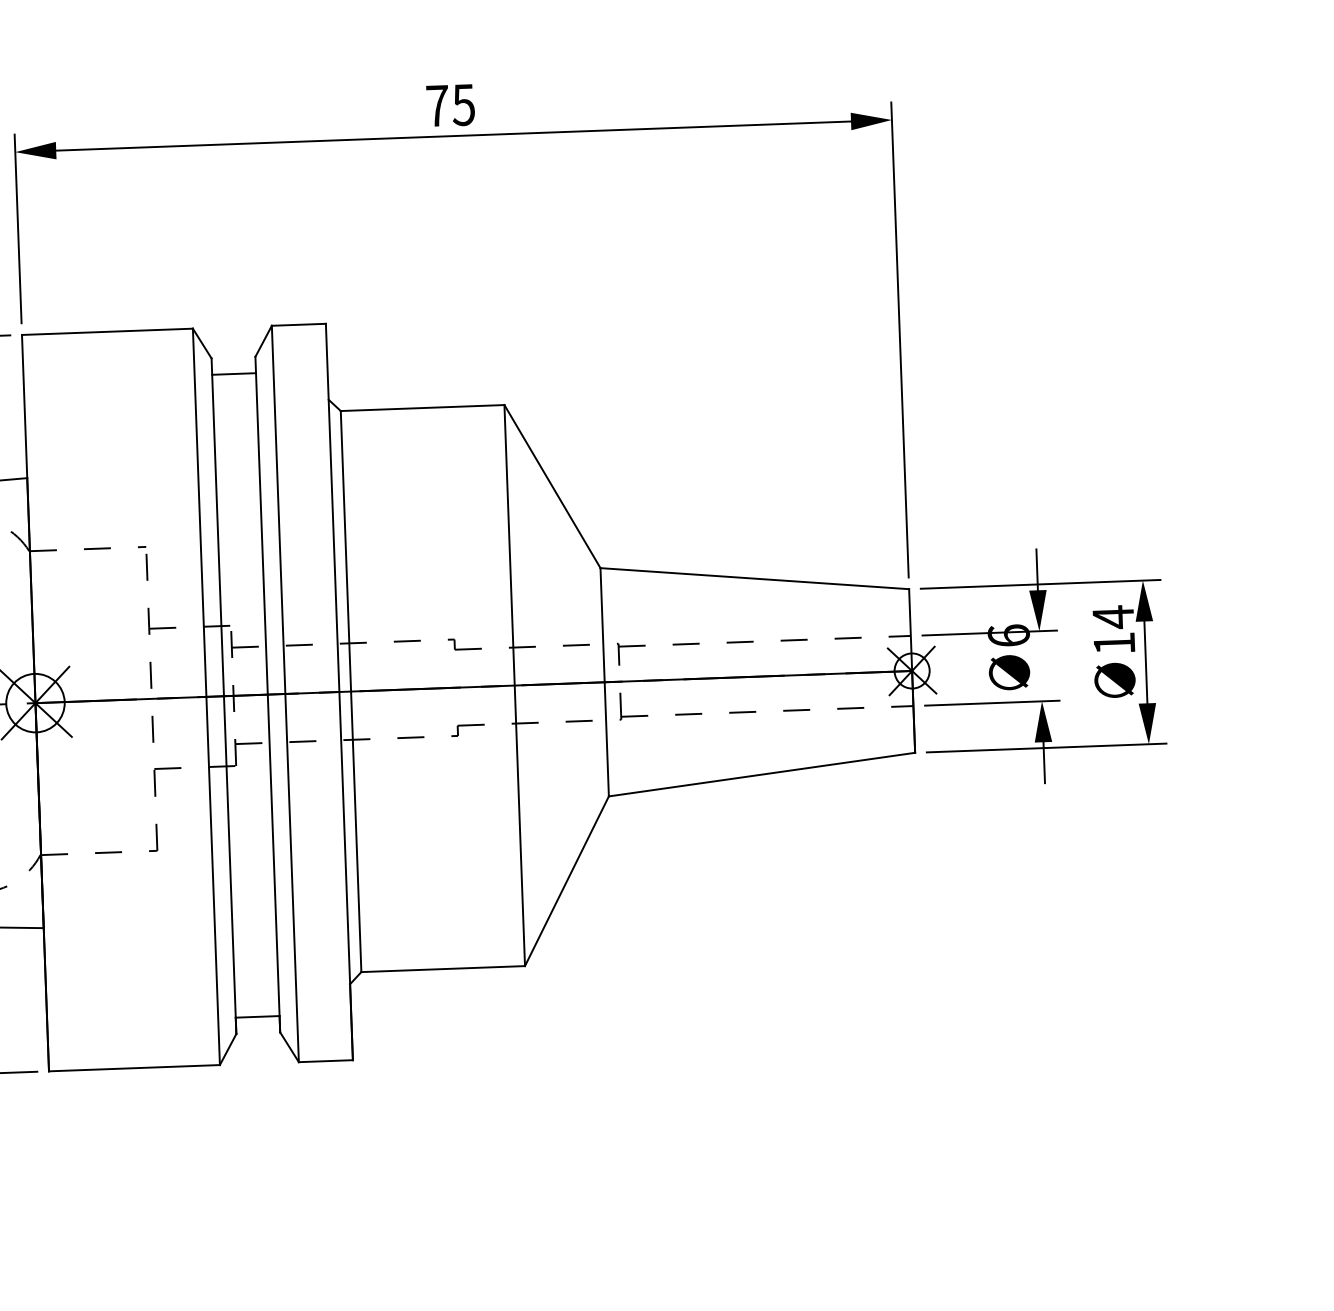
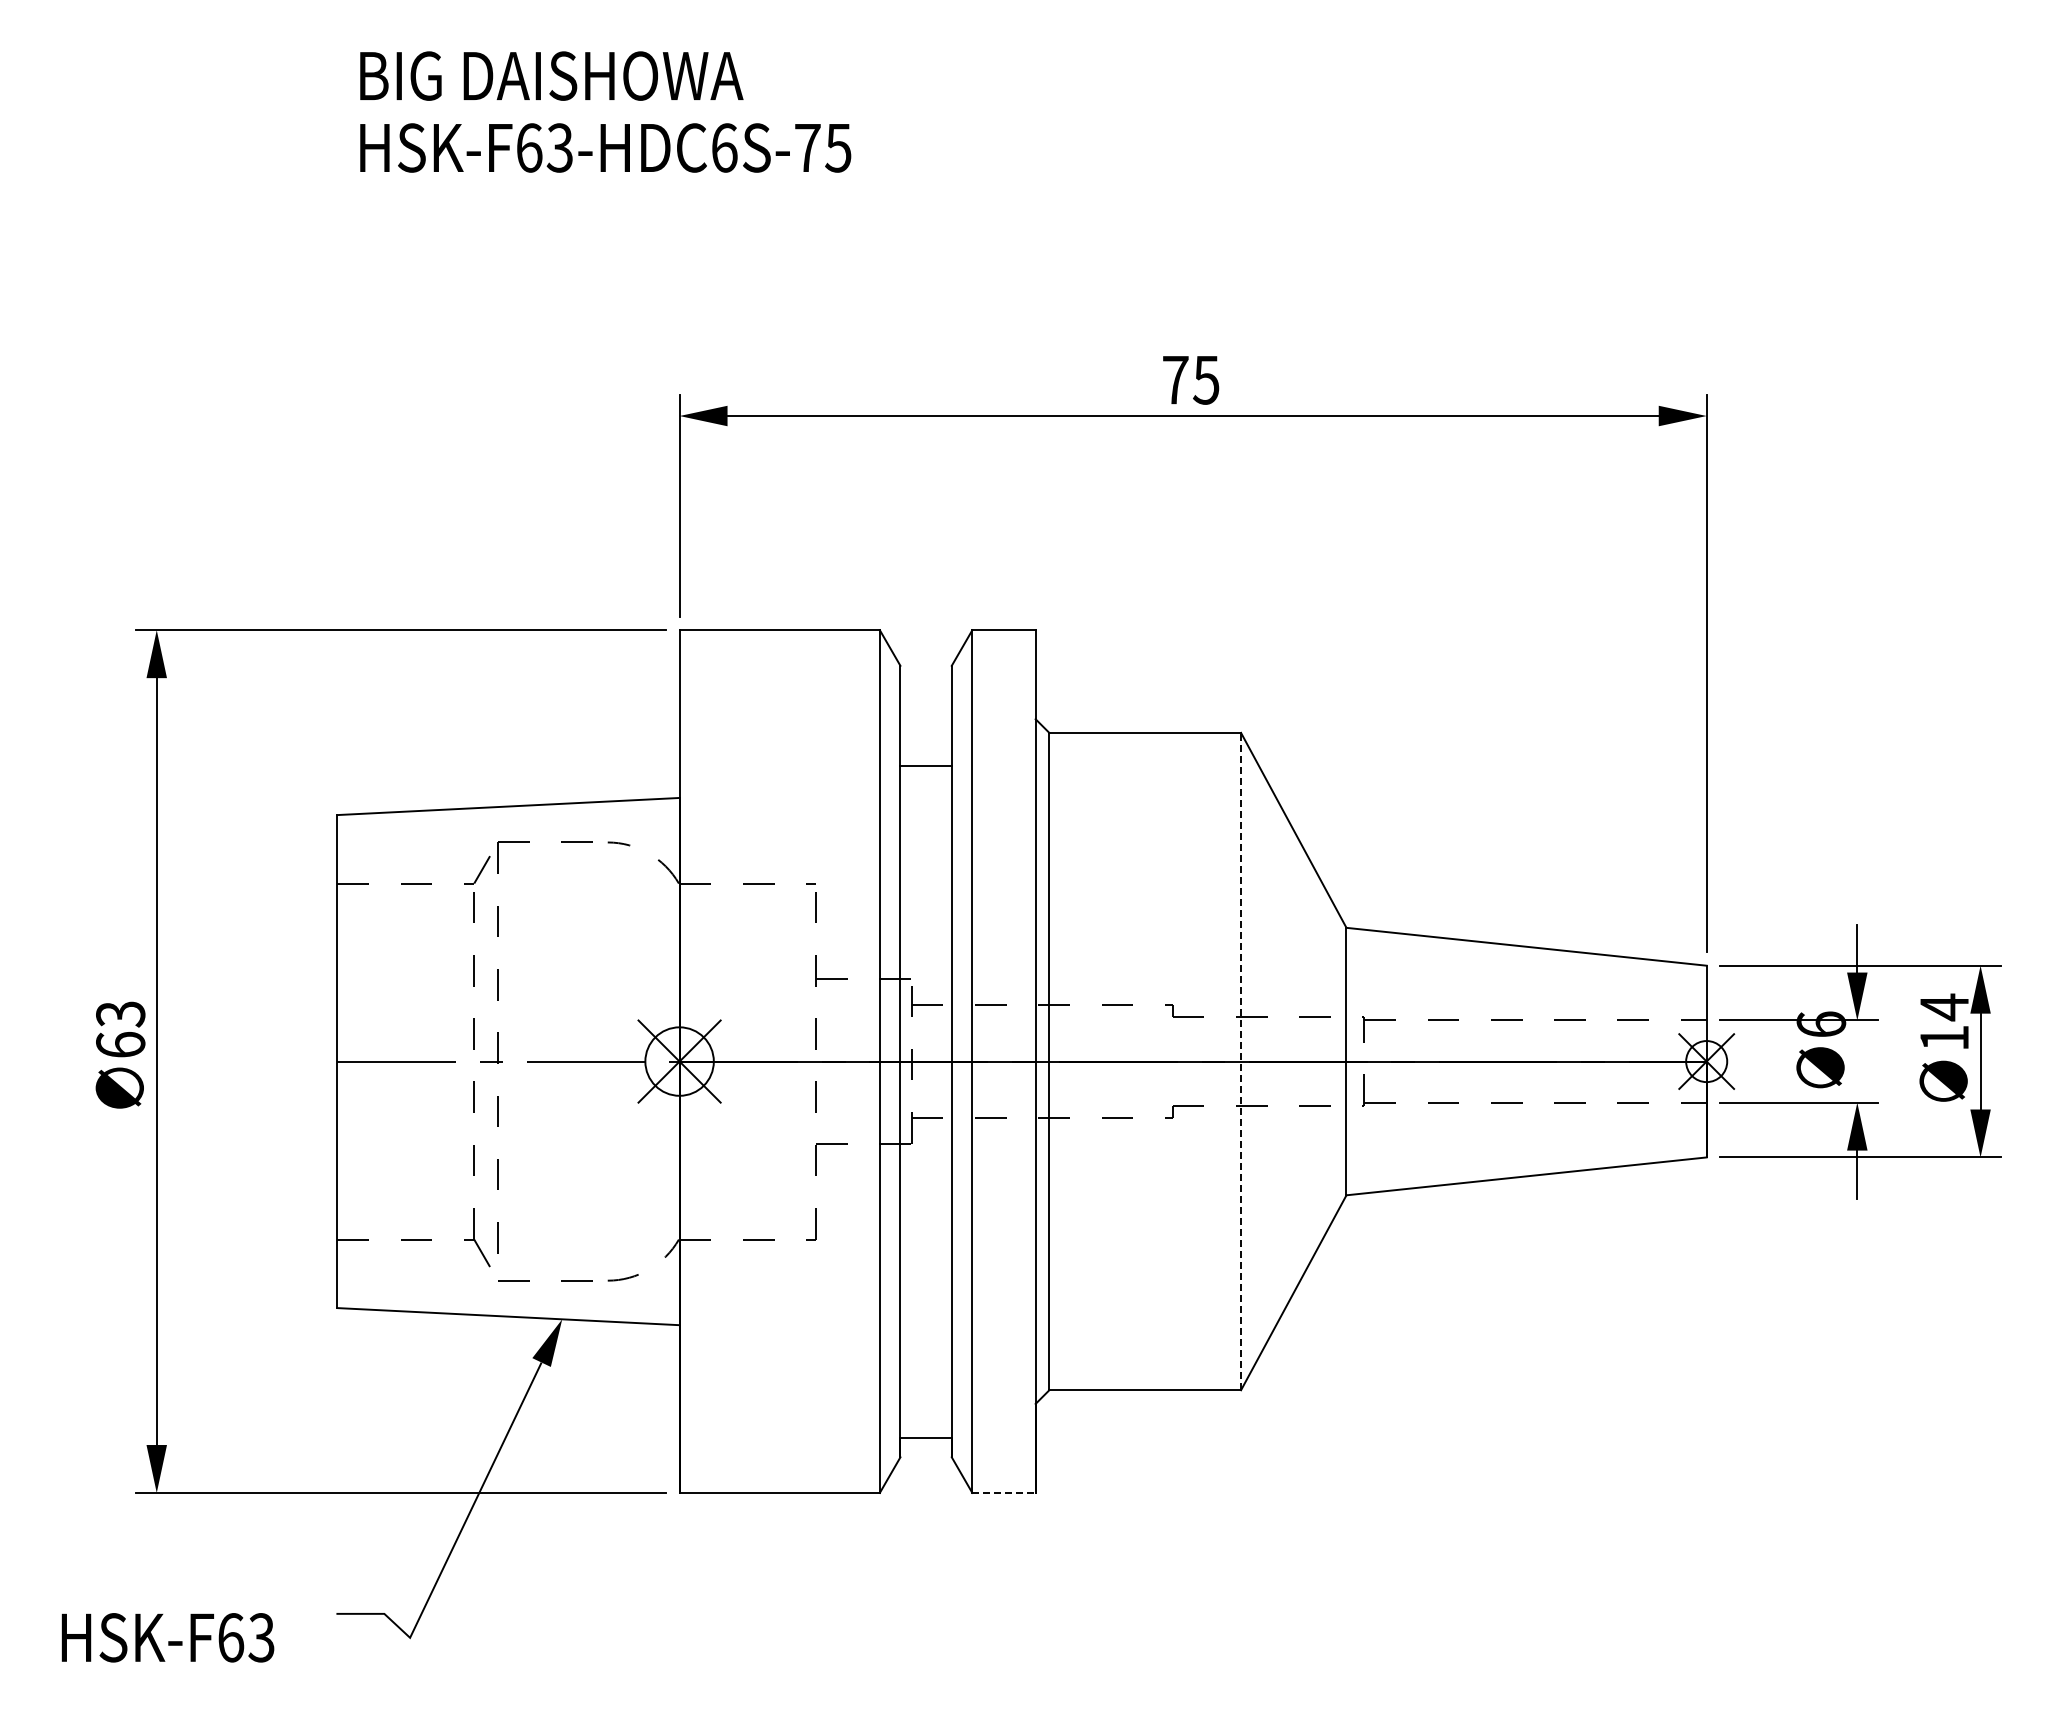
line: (233, 373) -> (925, 765), moved
line: (515, 685) -> (1241, 1061), solid -> dashed
line: (326, 1060) -> (1004, 1492), solid -> dashed

